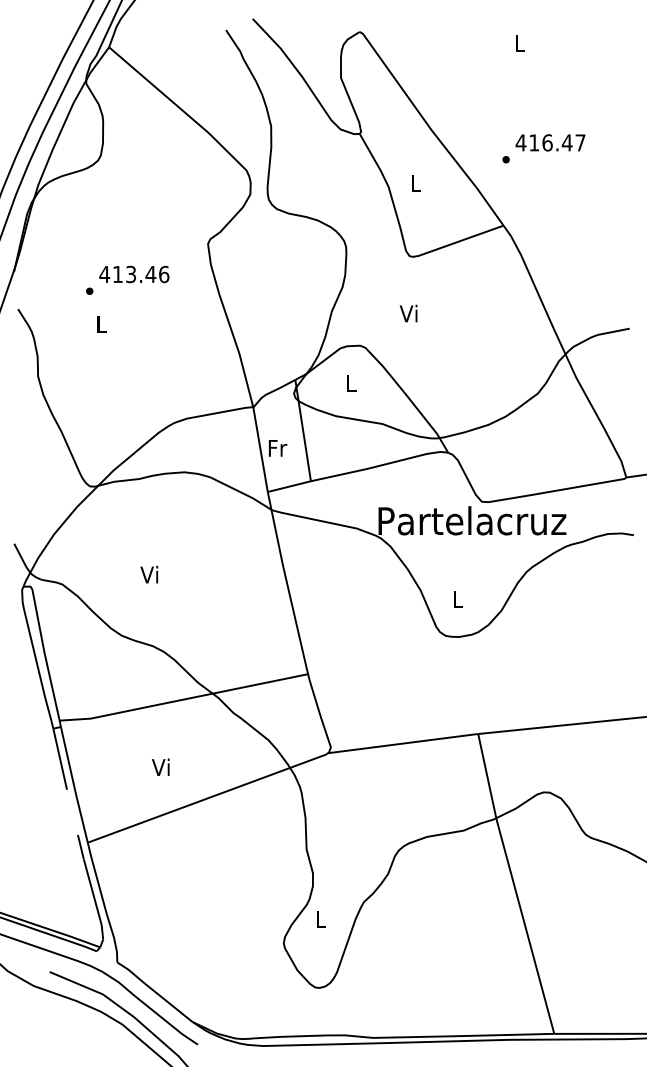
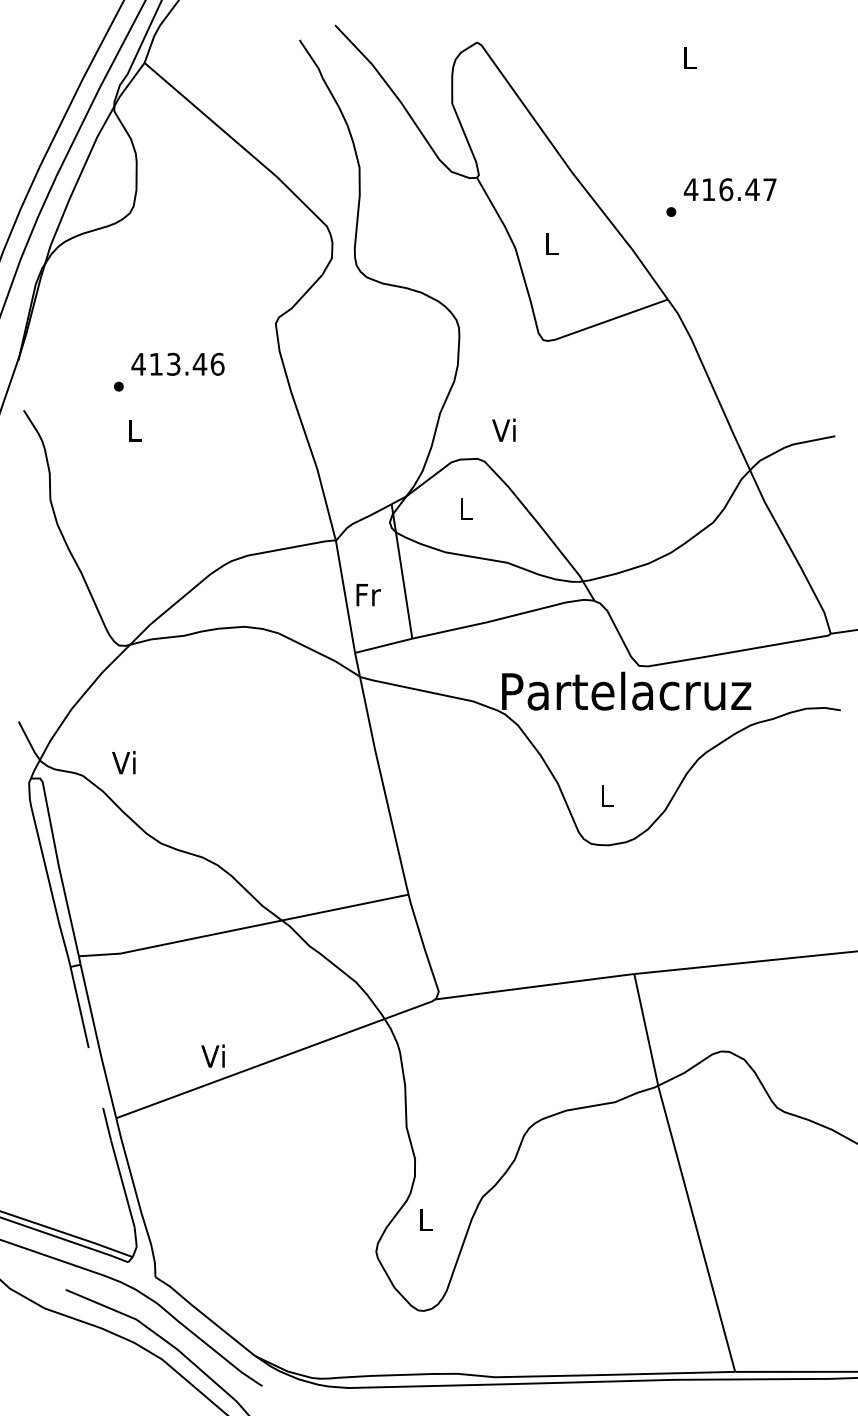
text: (408, 313) -> (503, 429), moved
text: (149, 574) -> (123, 762), moved
text: (160, 766) -> (212, 1055), moved

